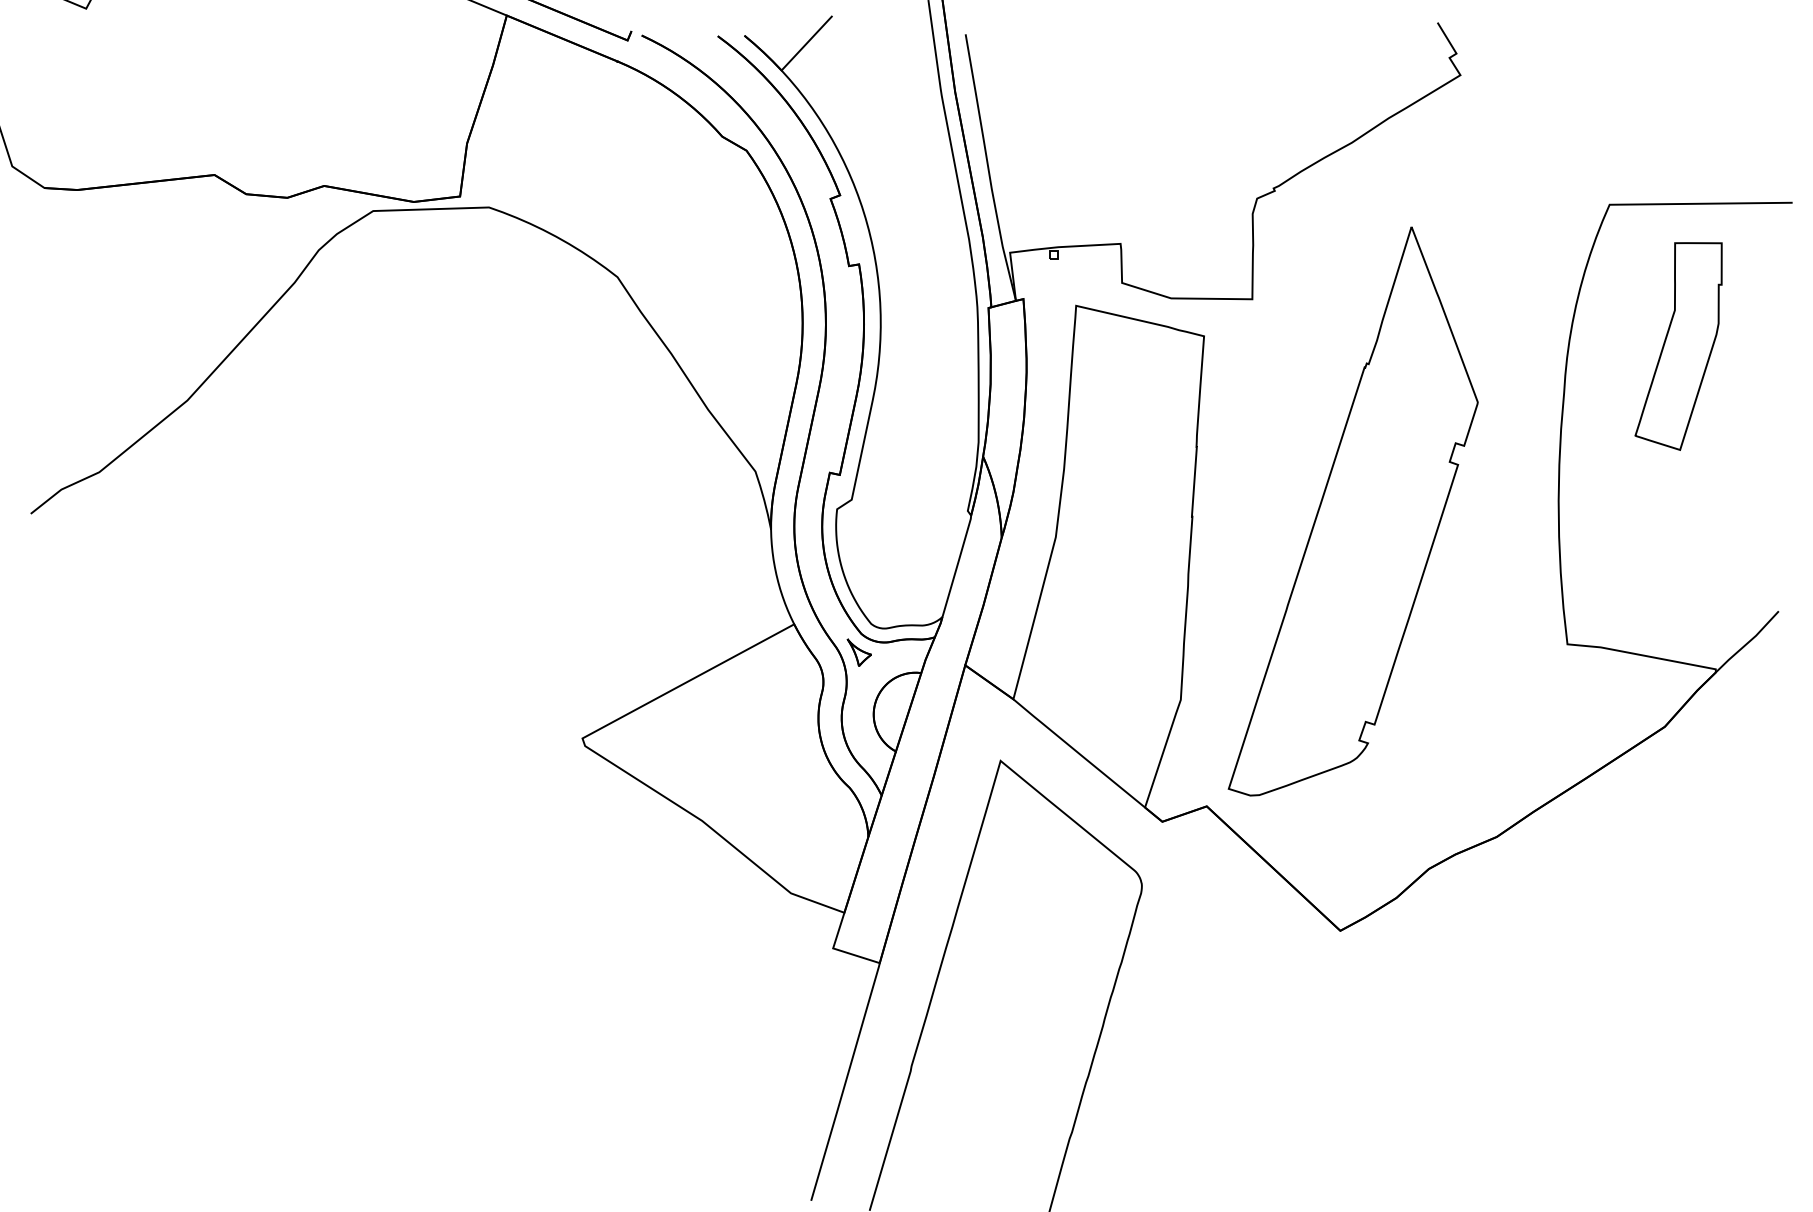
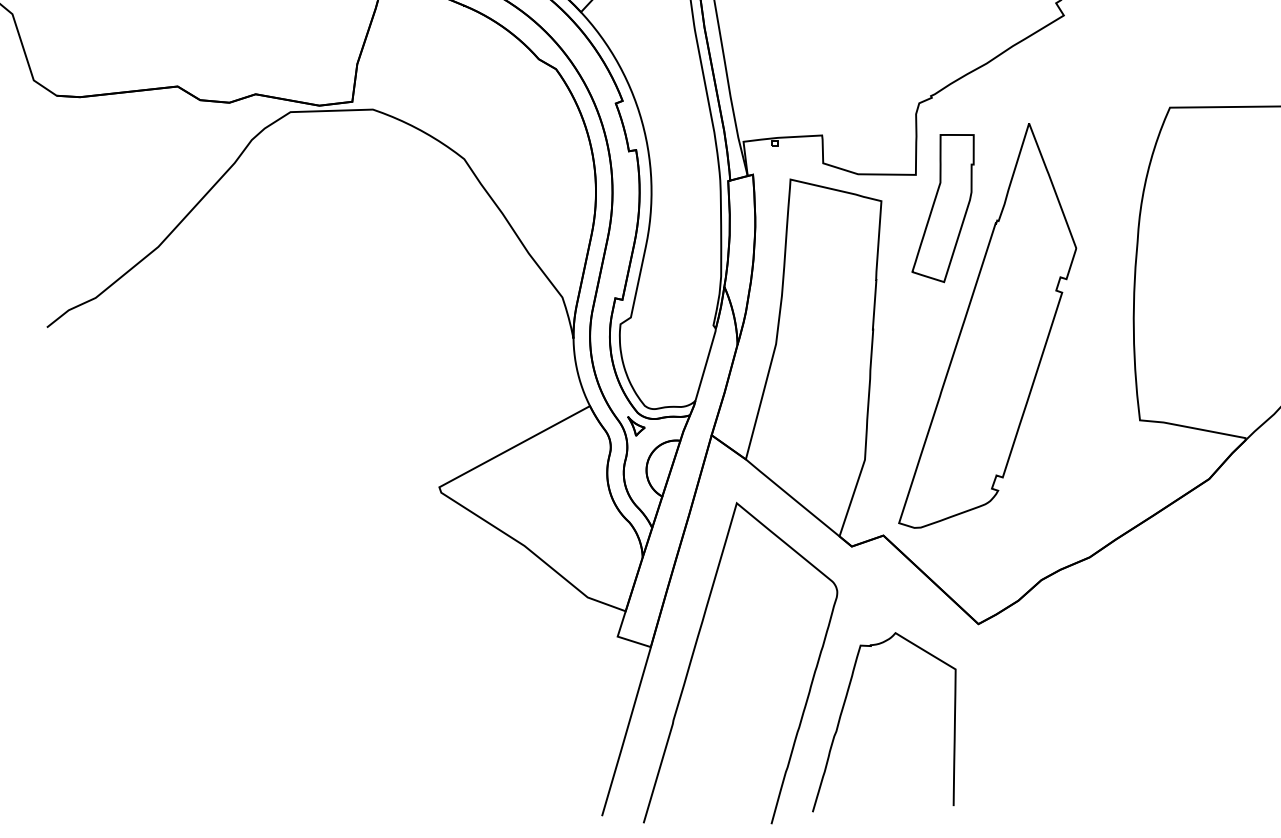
part: (1678, 346) -> (943, 208), moved
curve: (1150, 1050) -> (843, 709), added

